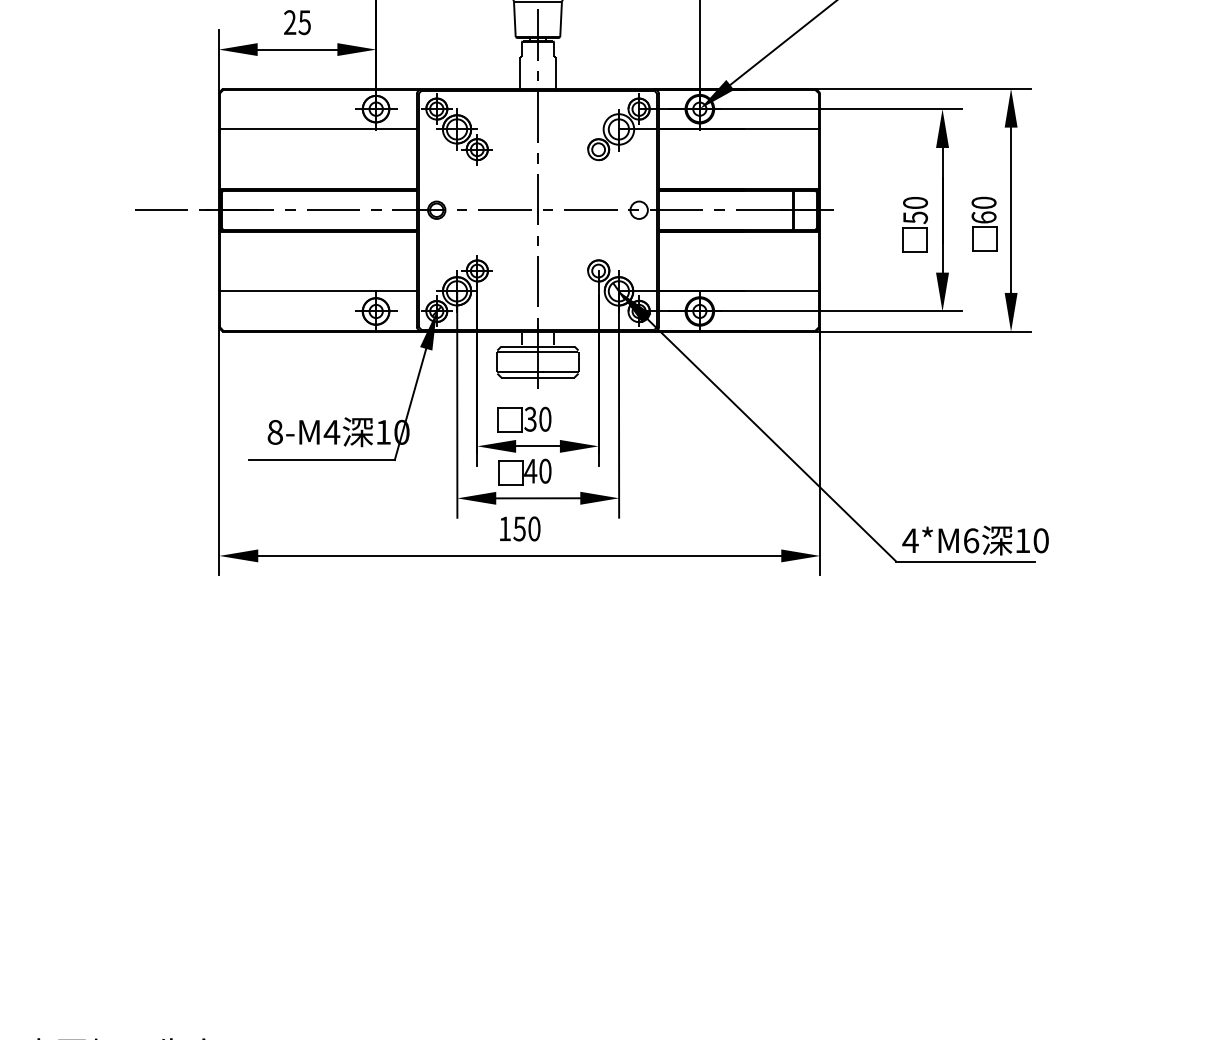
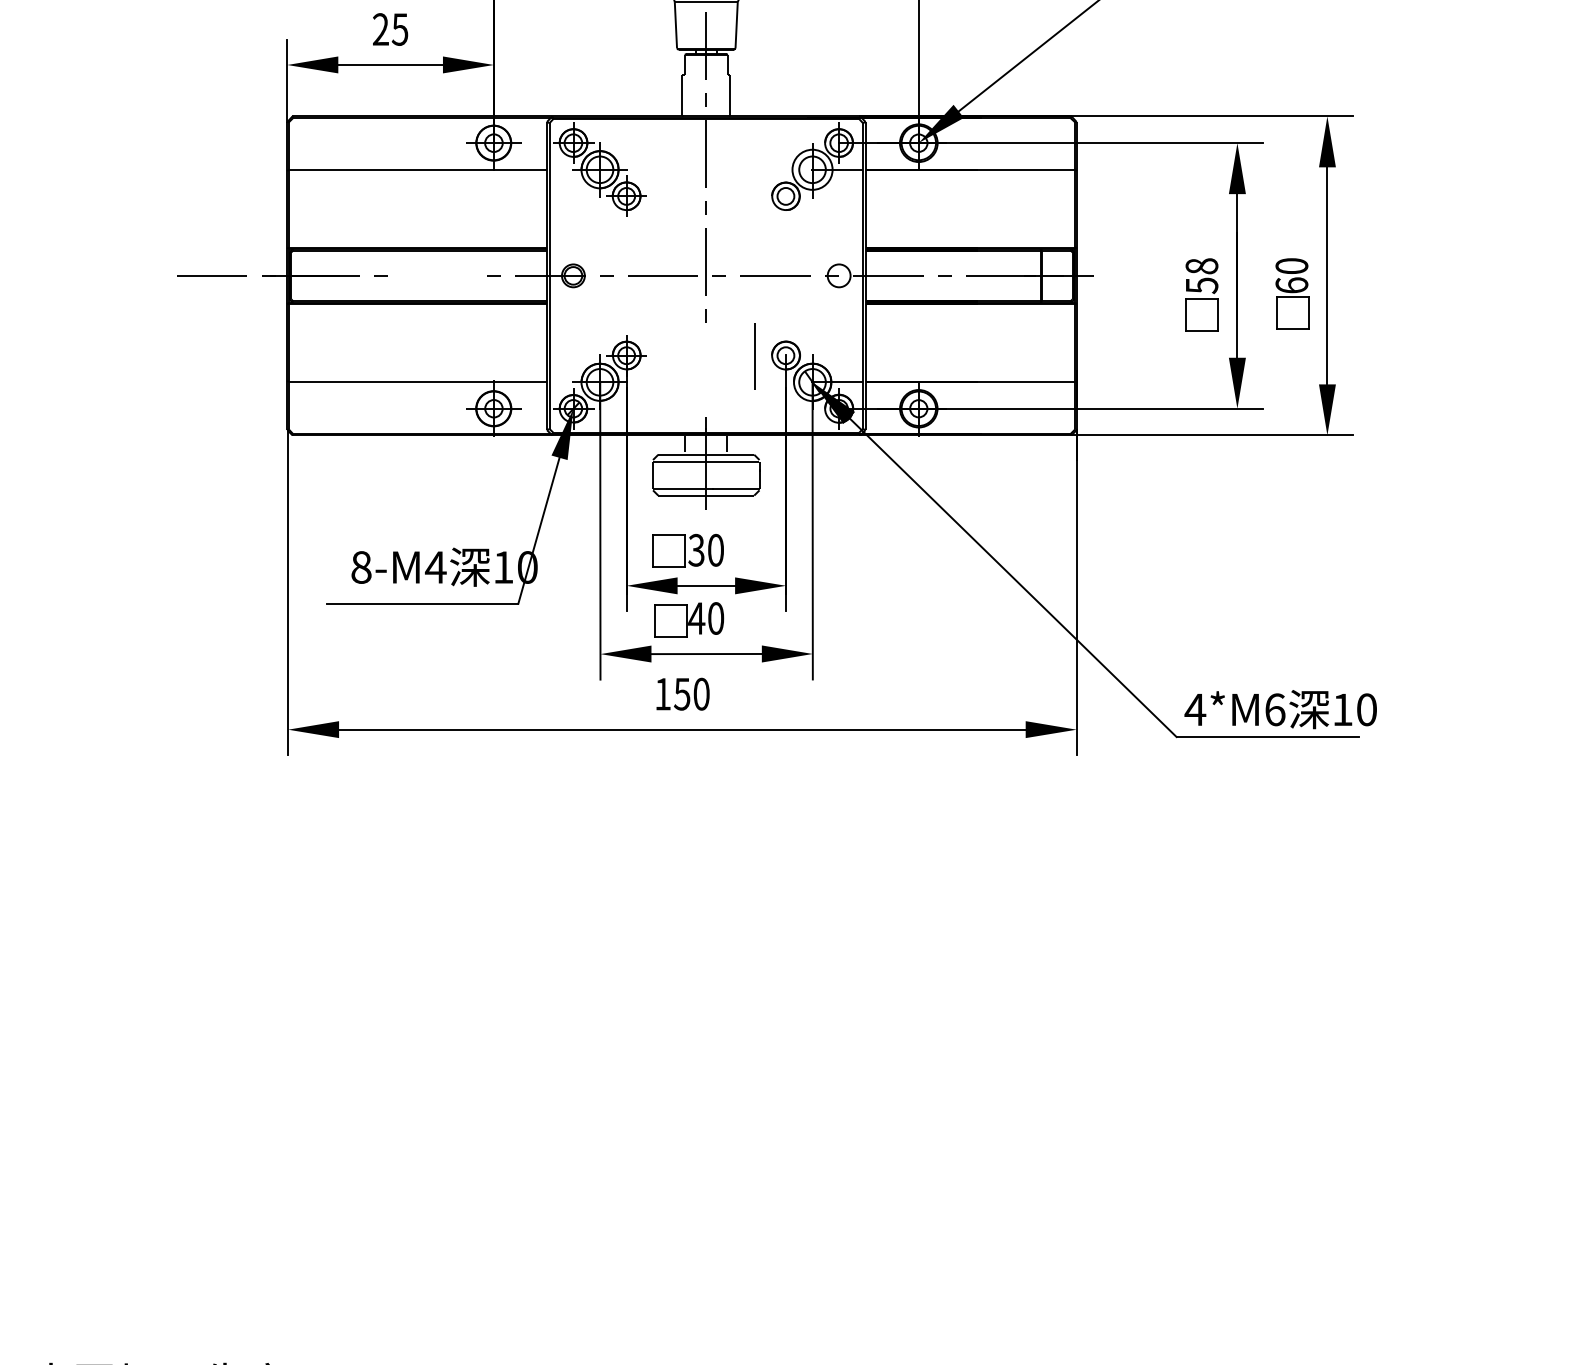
text: (915, 202) -> (1201, 265), 50 -> 58
line: (333, 209) -> (437, 274), removed
line: (537, 281) -> (754, 356), moved

